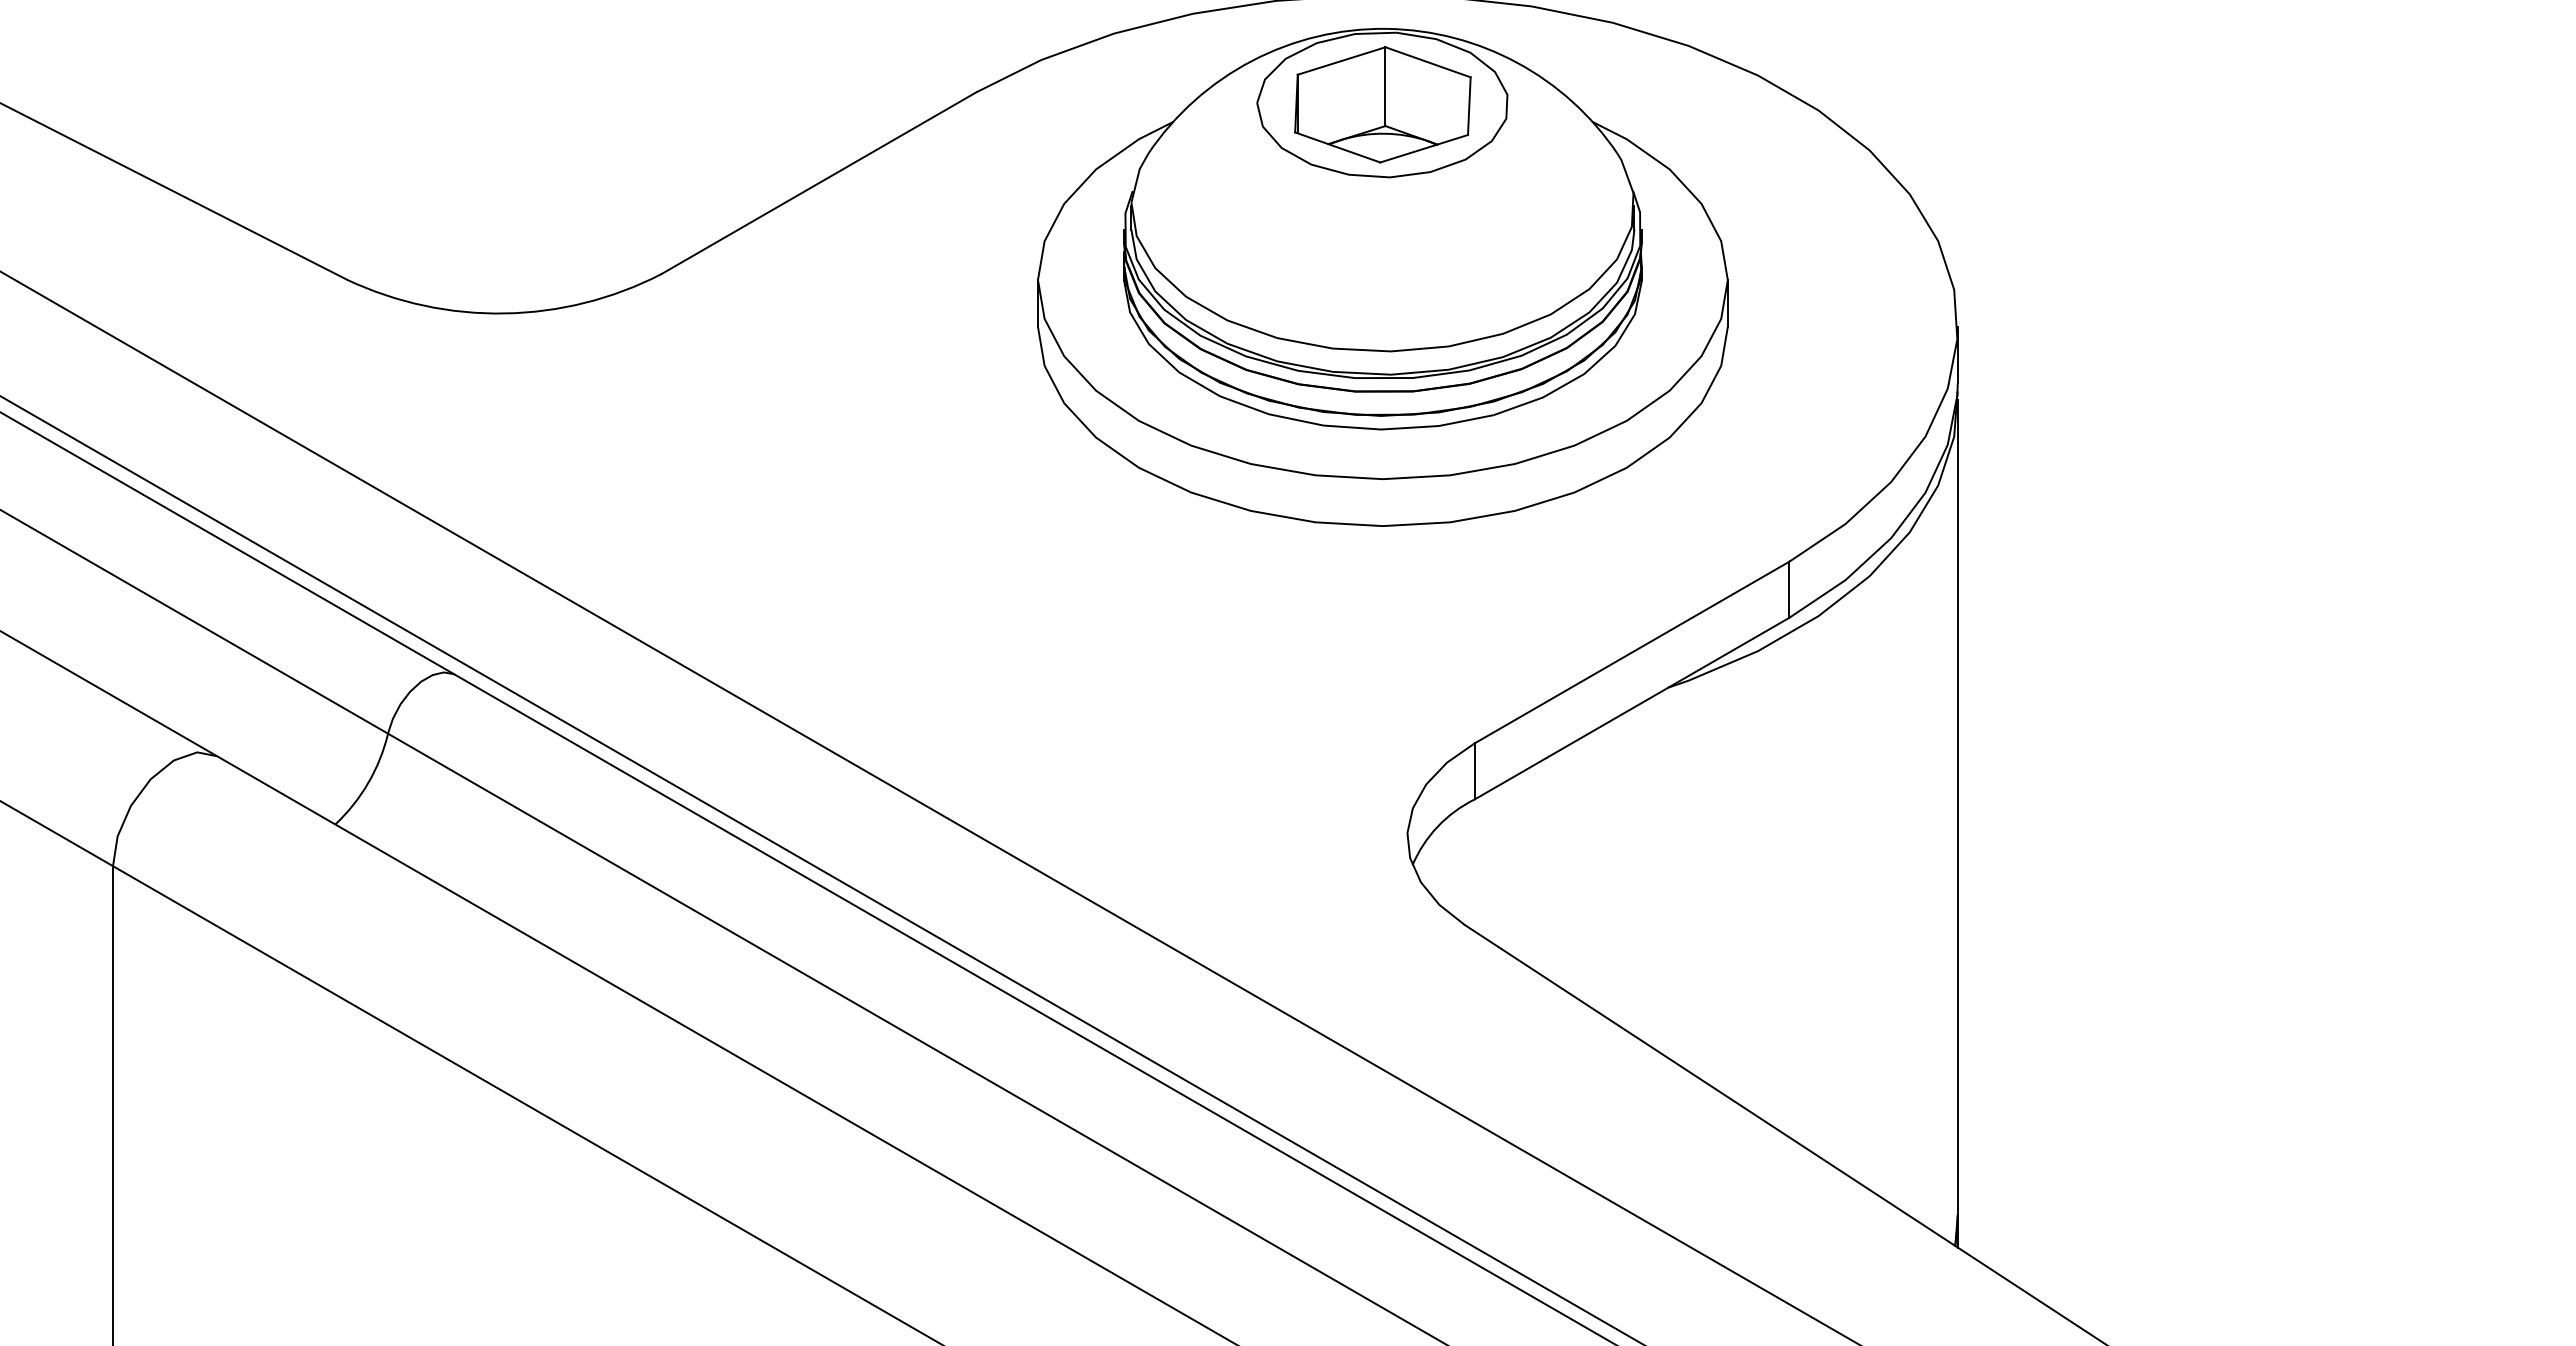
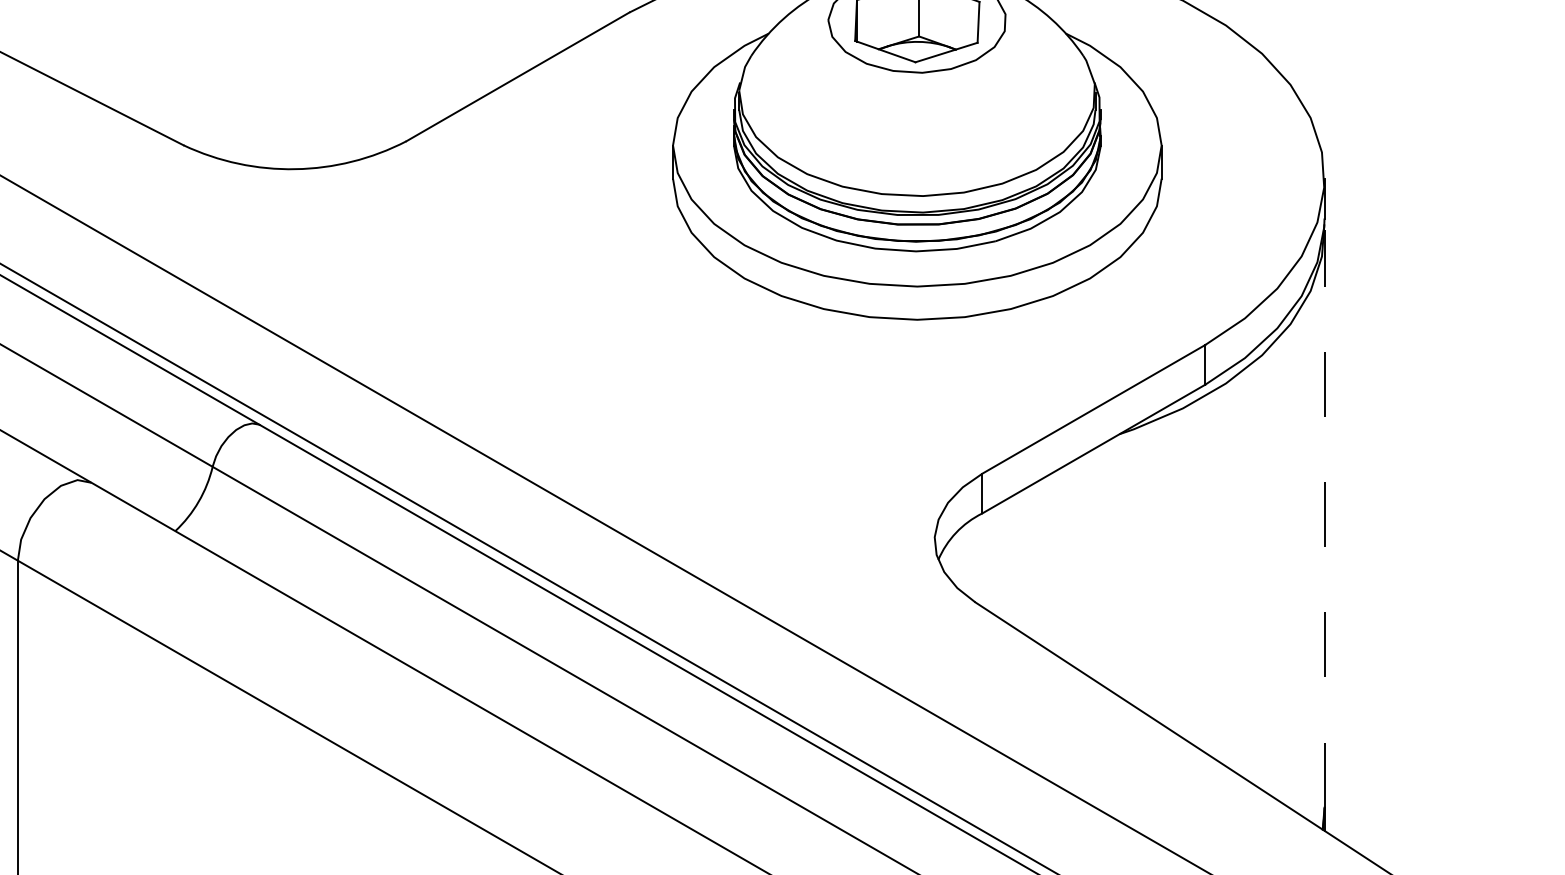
line: (1957, 807) -> (1324, 519), solid -> dashed

